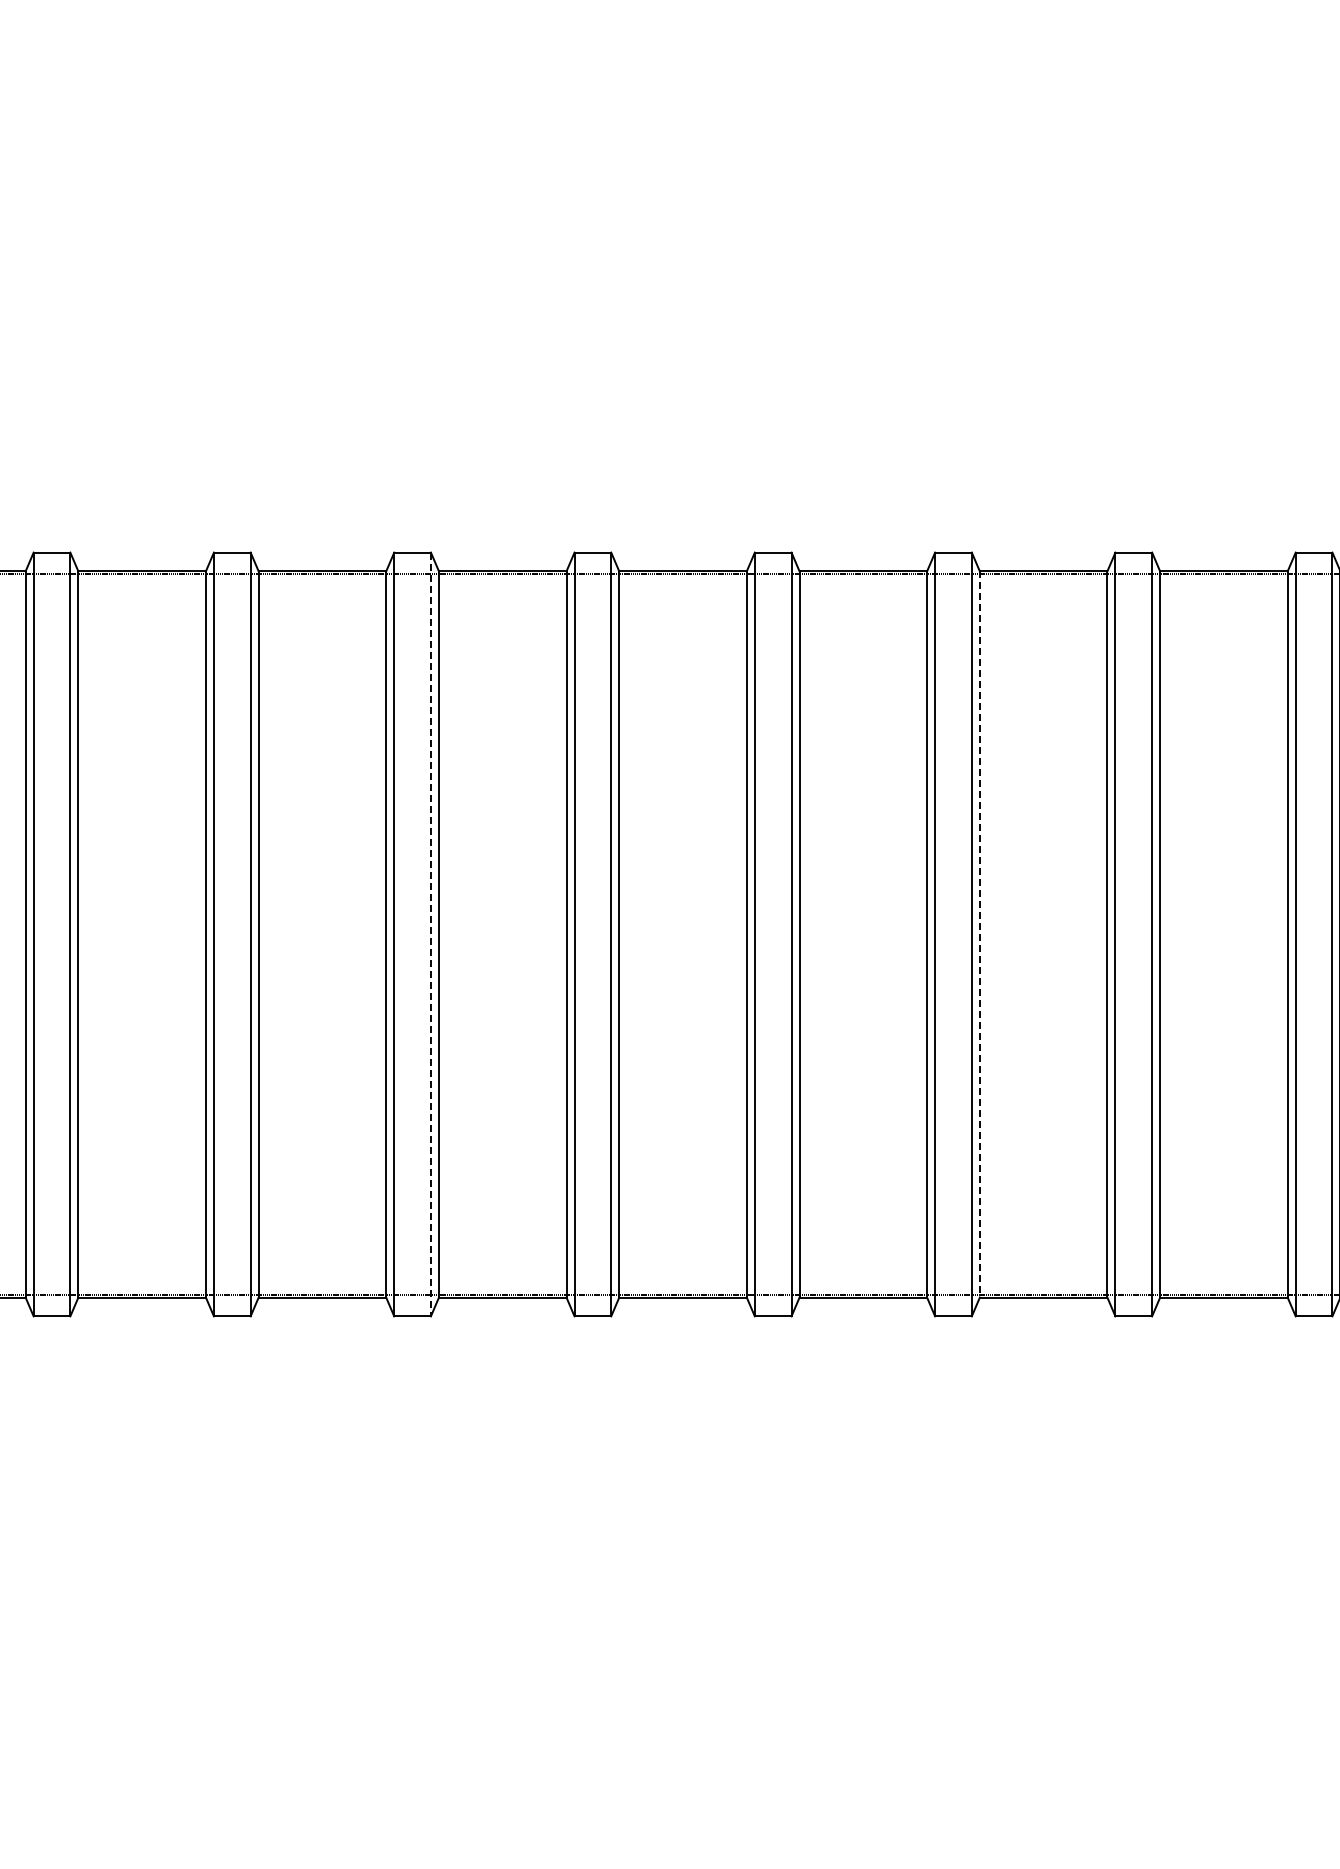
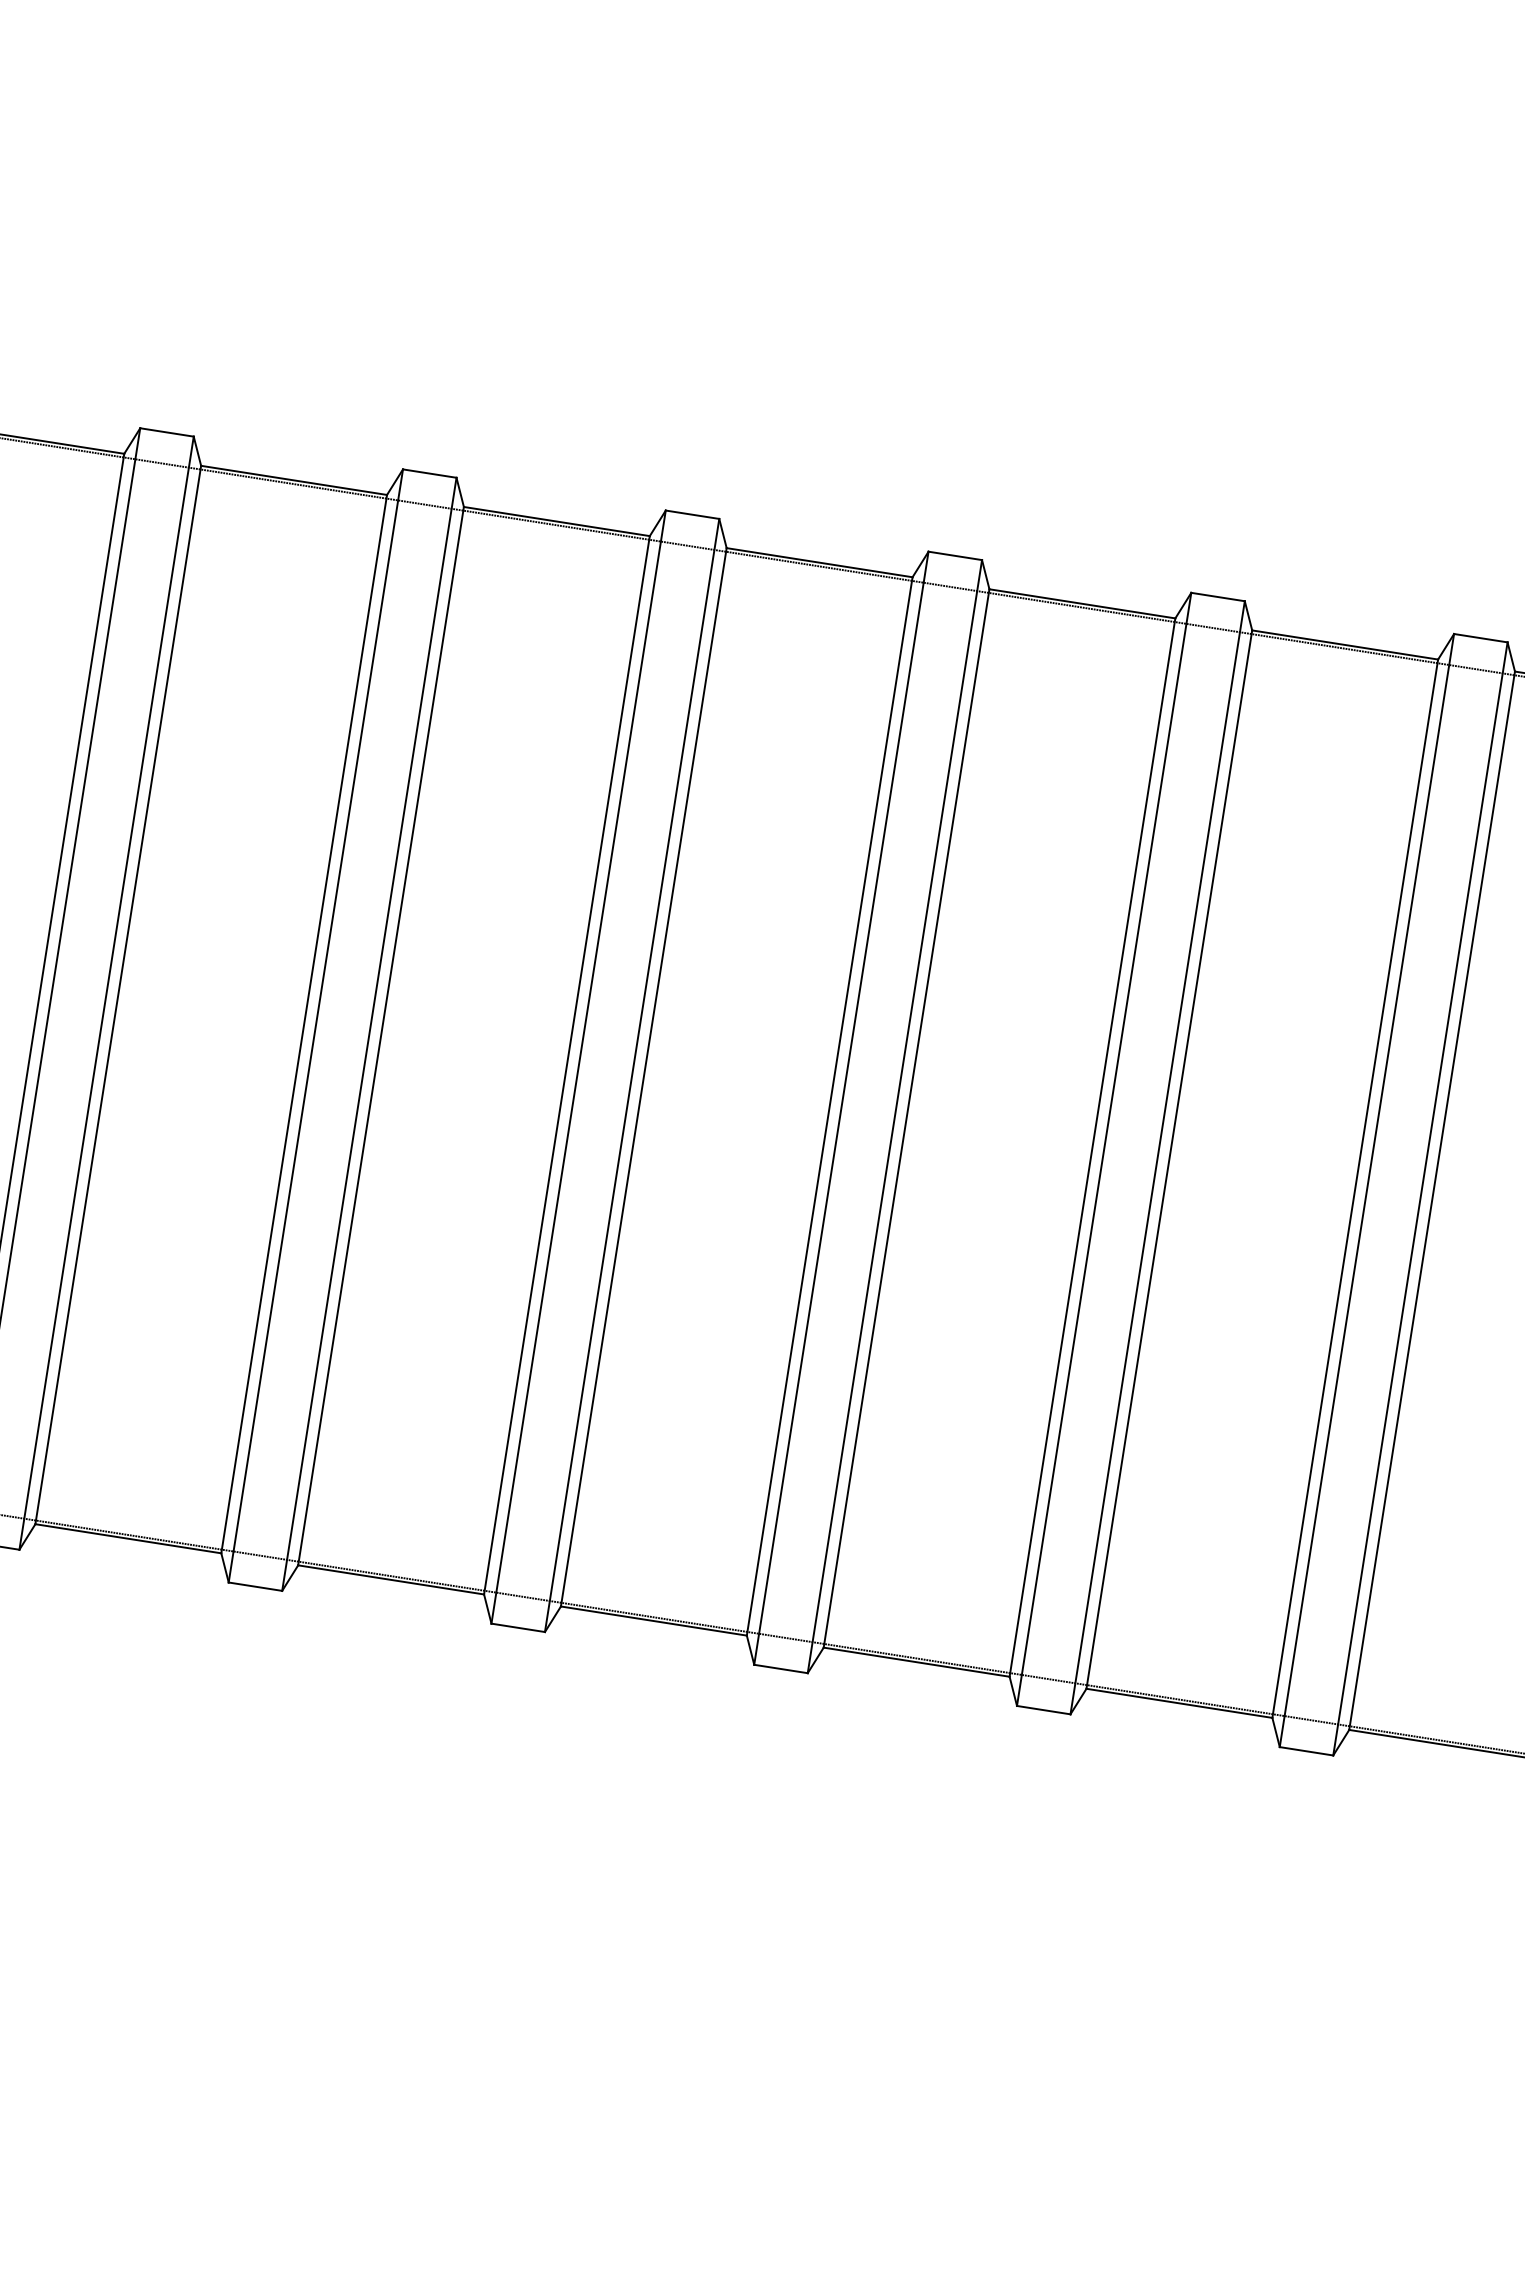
line: (430, 934) -> (105, 993), dashed -> solid
line: (979, 934) -> (906, 1118), dashed -> solid

